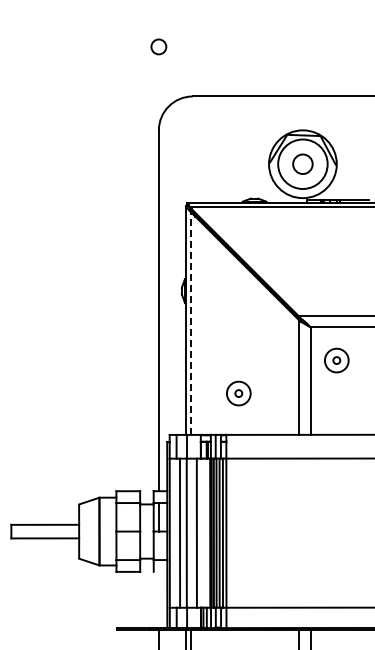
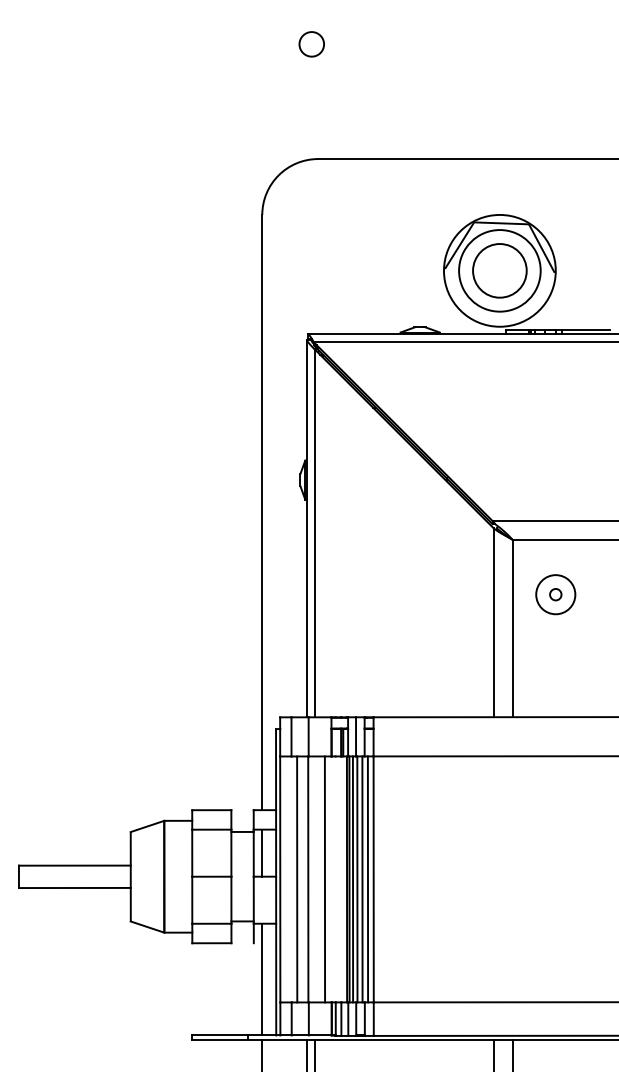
circle: (158, 46) -> (311, 43), moved
circle: (302, 164) -> (499, 271), size x1.67
line: (190, 323) -> (314, 533), dashed -> solid
part: (238, 393) -> (393, 648), removed
line: (158, 593) -> (261, 978), added

